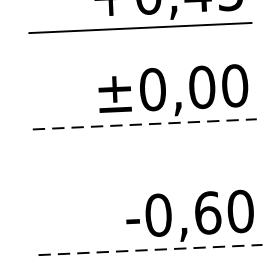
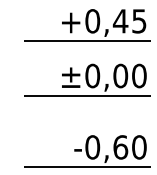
line: (145, 124) -> (87, 95), dashed -> solid
line: (150, 249) -> (87, 166), dashed -> solid

